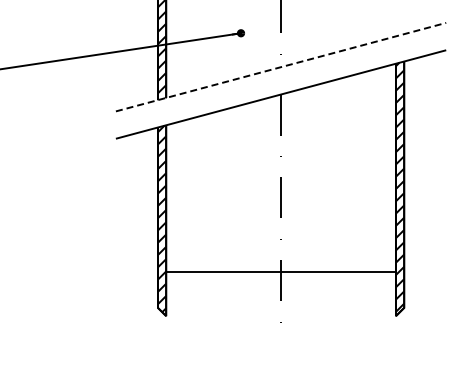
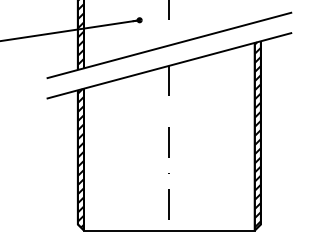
line: (281, 67) -> (169, 45), dashed -> solid
line: (280, 272) -> (168, 230), moved

